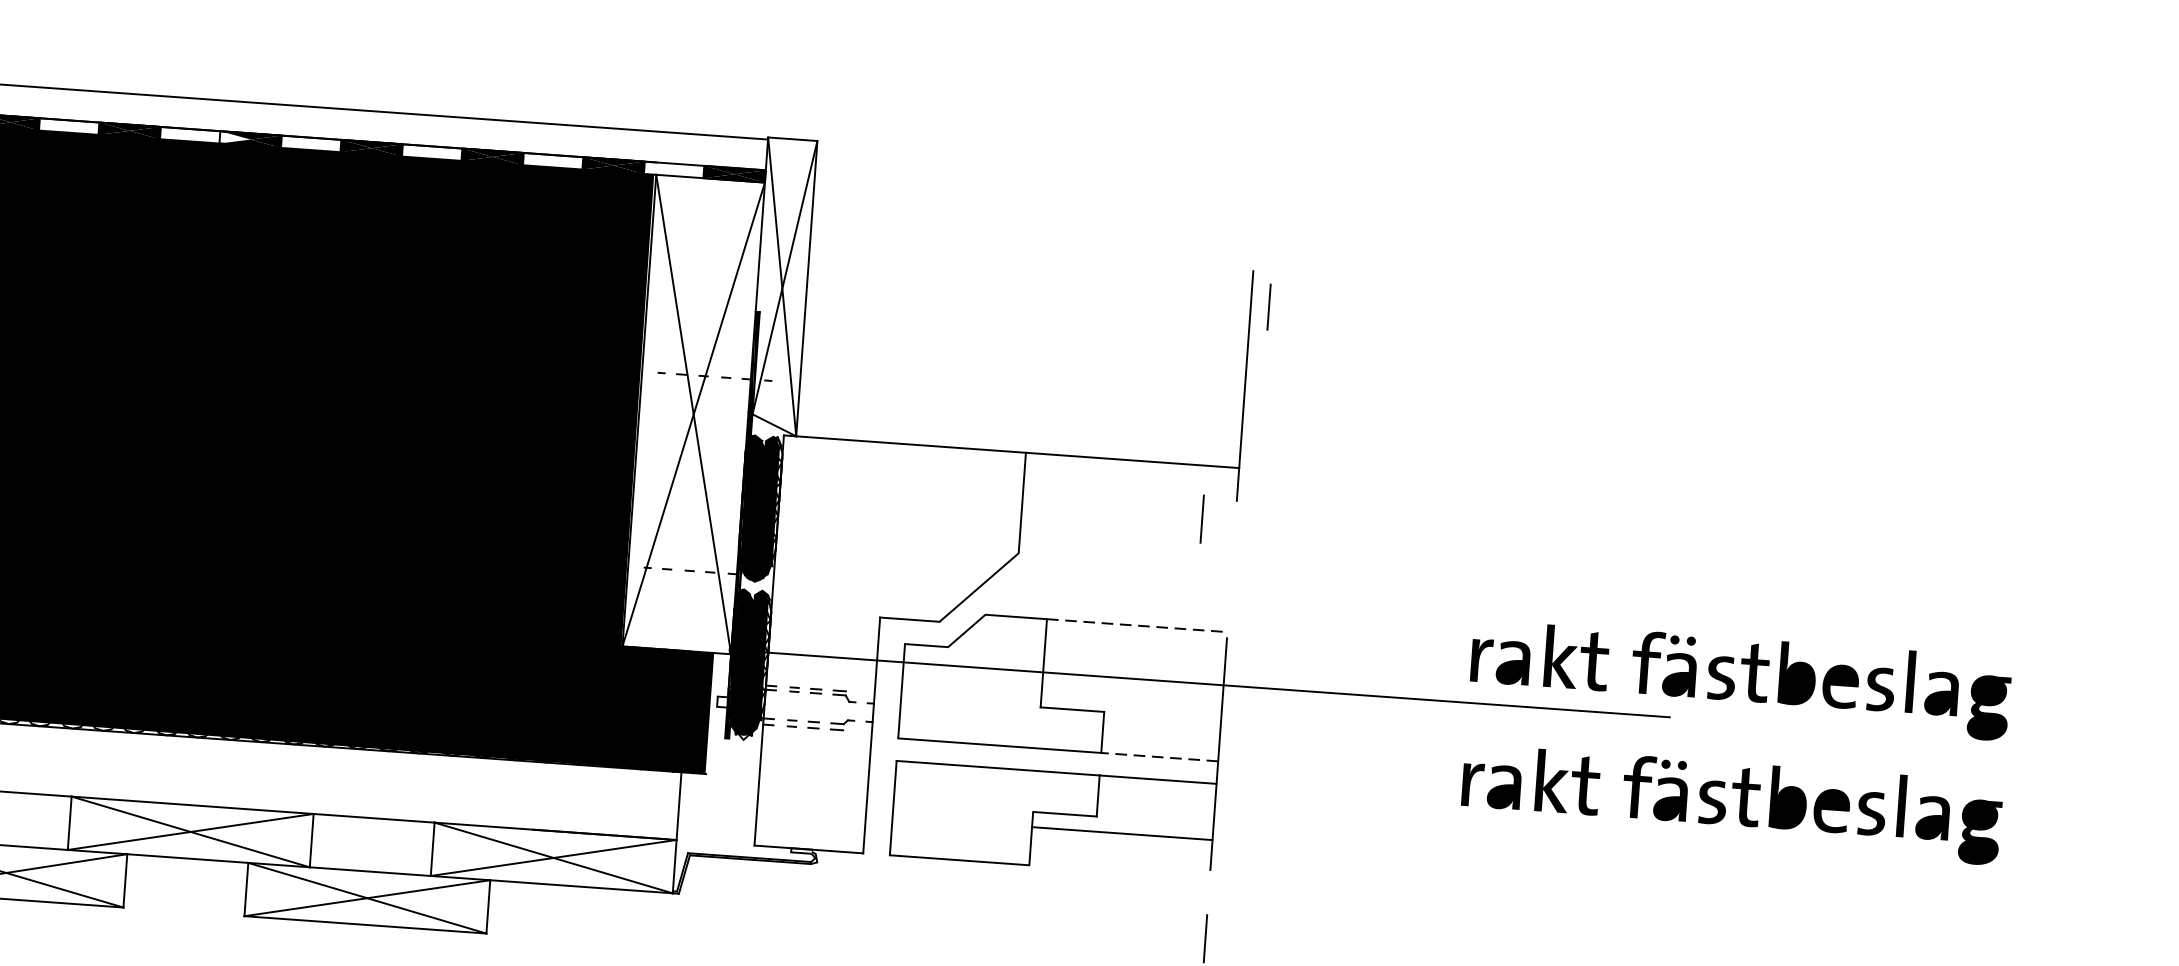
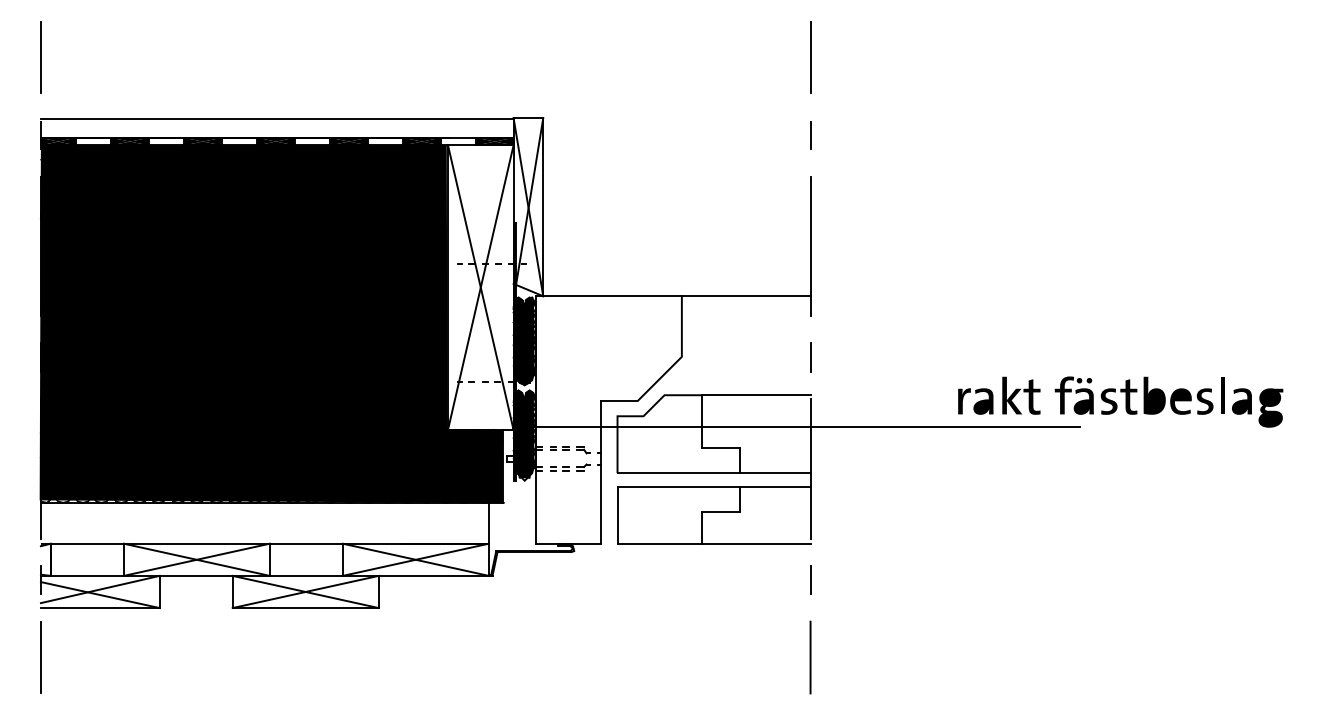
line: (1267, 72) -> (810, 57), added
fill: (234, 138) -> (193, 141), added
line: (1268, 307) -> (810, 135), moved
line: (1202, 519) -> (810, 357), moved
line: (1137, 626) -> (756, 395), dashed -> solid
line: (1158, 757) -> (774, 473), dashed -> solid
part: (1731, 803) -> (1120, 476), removed
line: (1121, 833) -> (755, 543), moved

